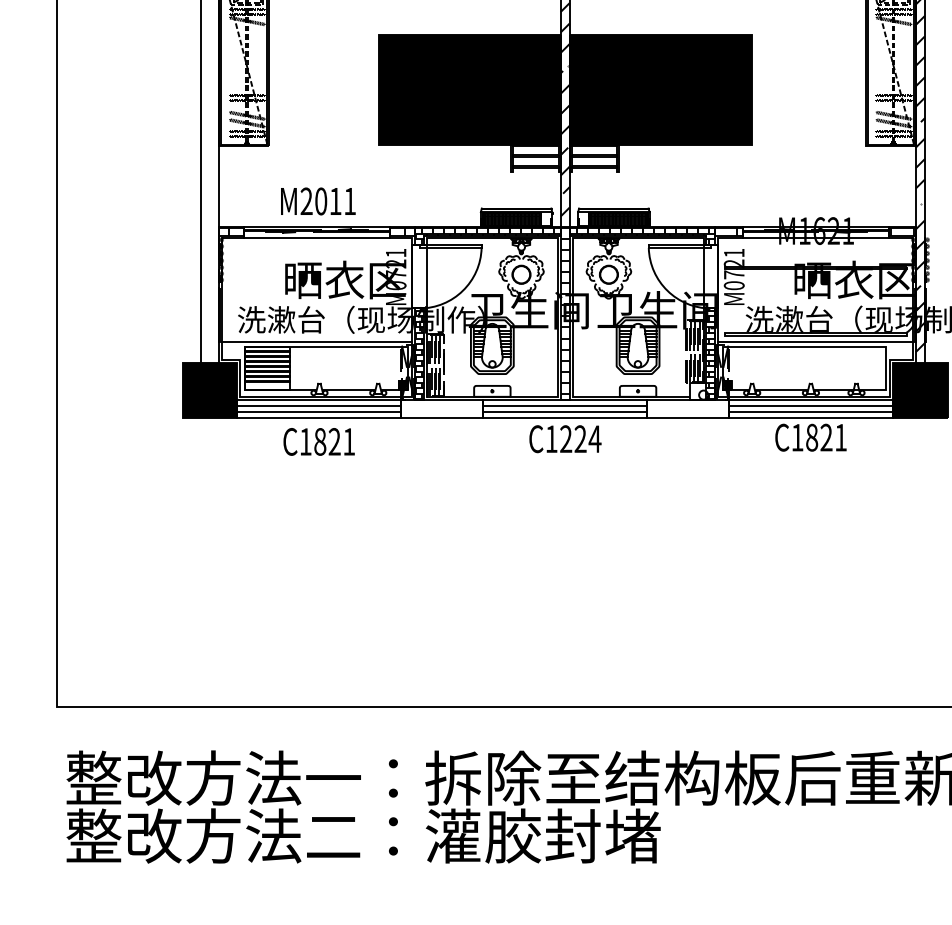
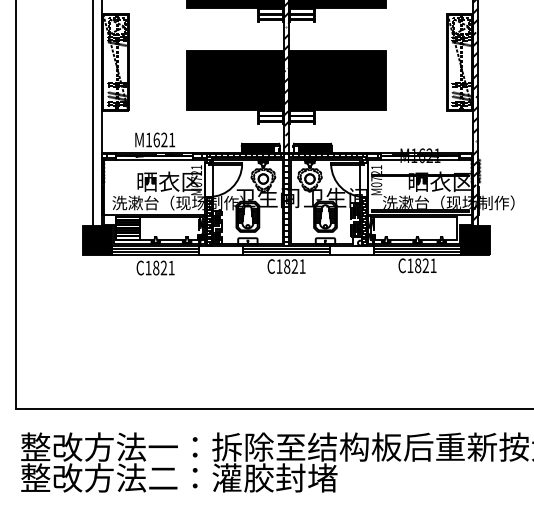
text: (320, 200) -> (156, 139), M2011 -> M1621
text: (579, 438) -> (294, 266), C1224 -> C1821

